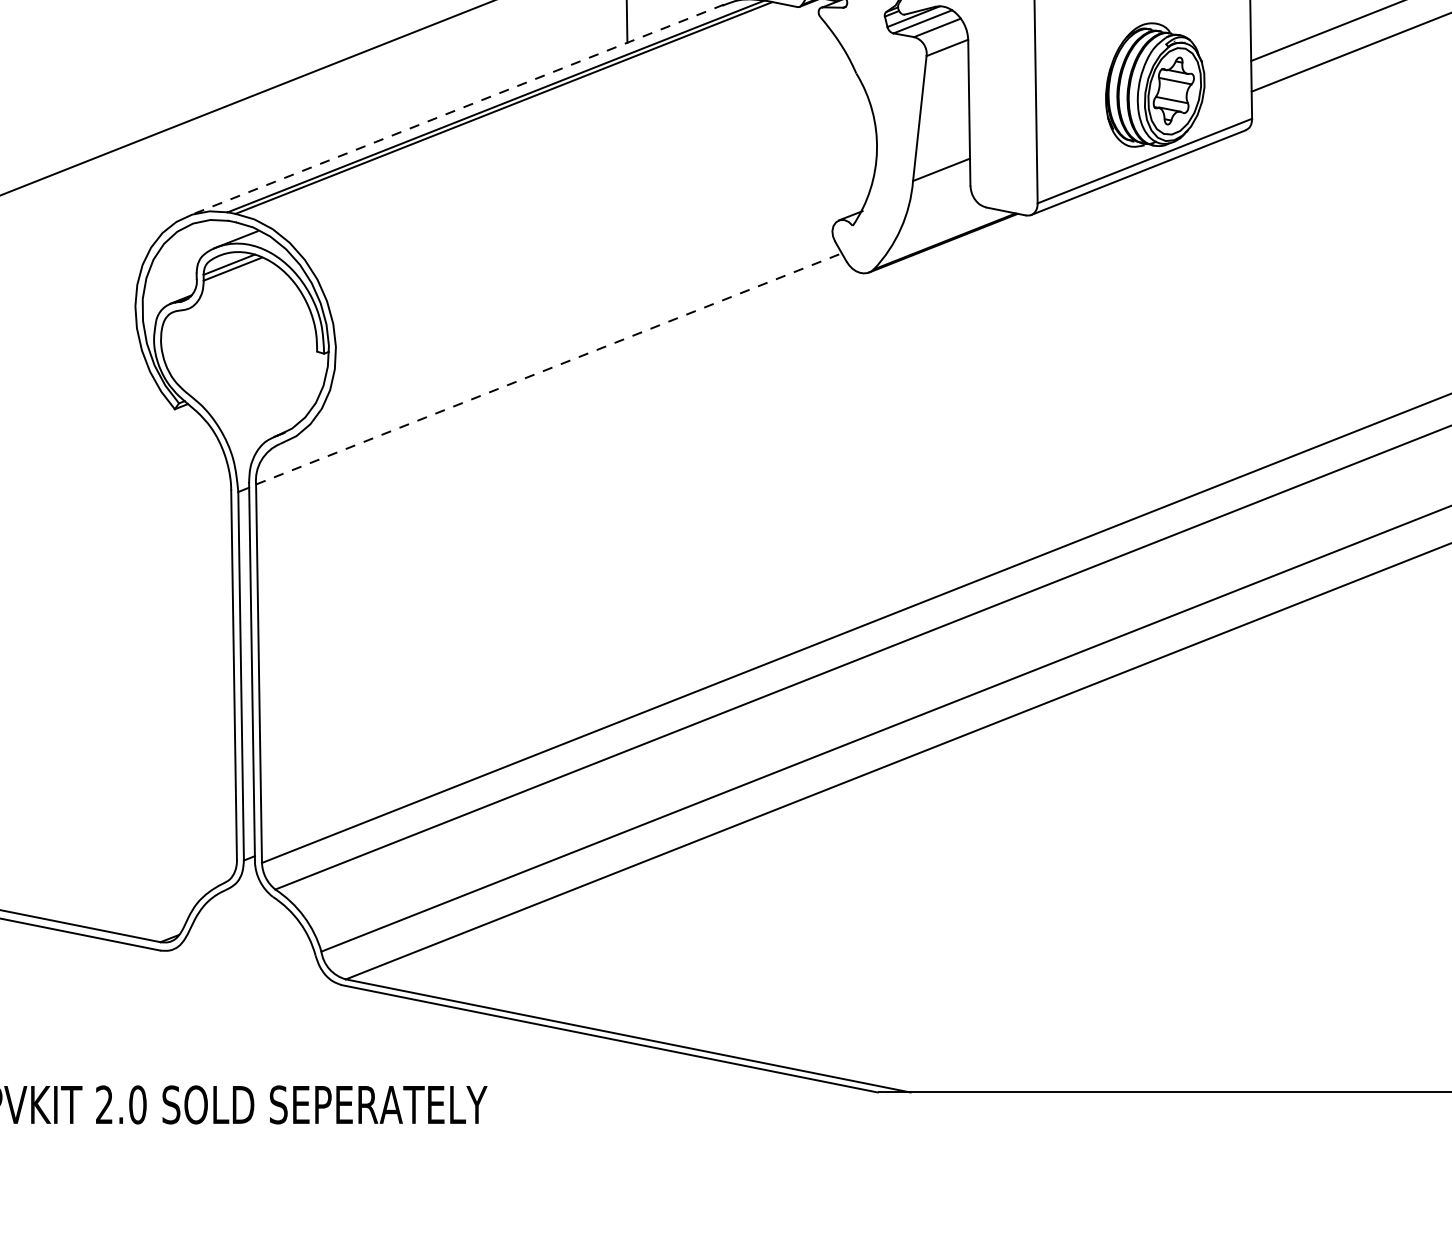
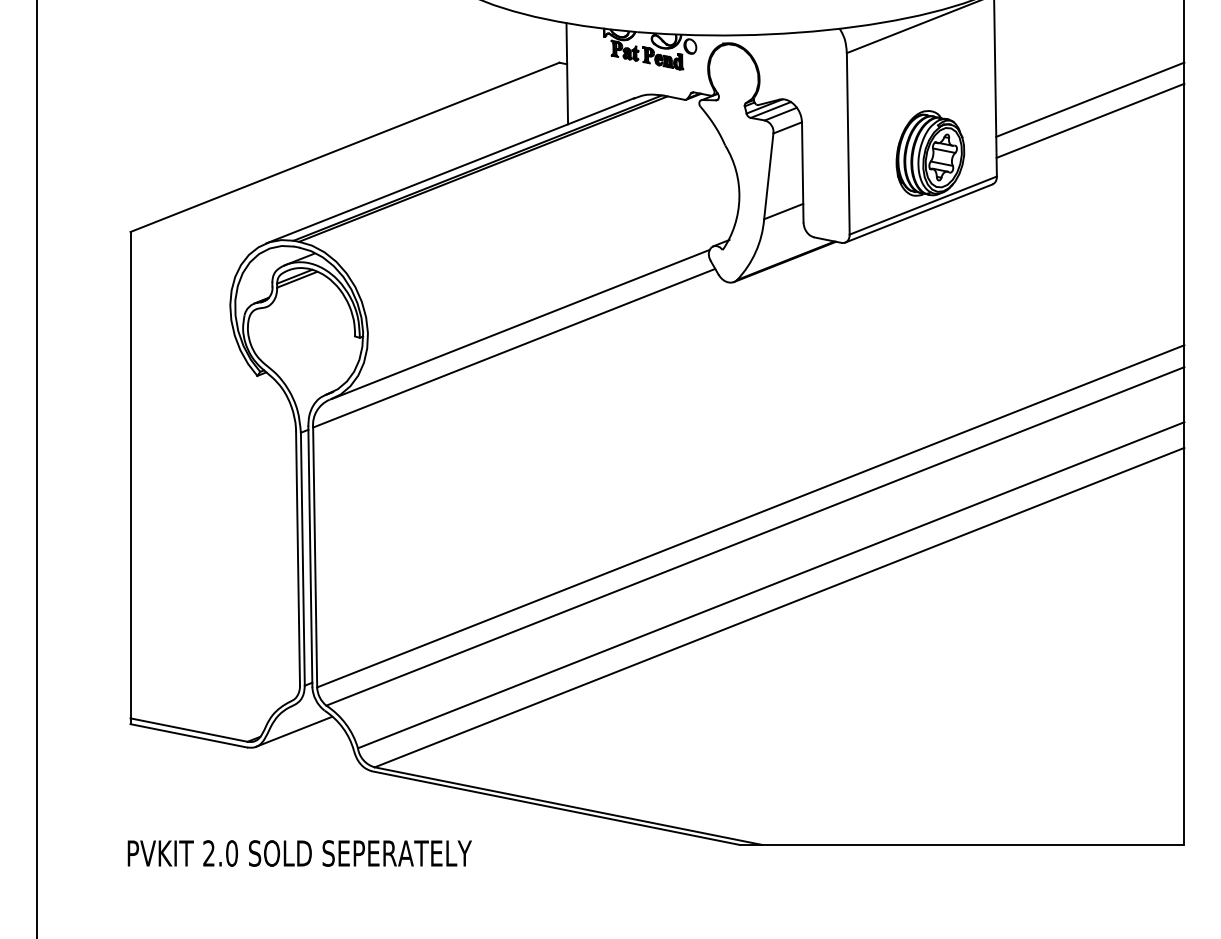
line: (456, 109) -> (450, 170), dashed -> solid
line: (558, 332) -> (520, 323), added
line: (549, 369) -> (514, 348), dashed -> solid
line: (227, 927) -> (293, 731), added

